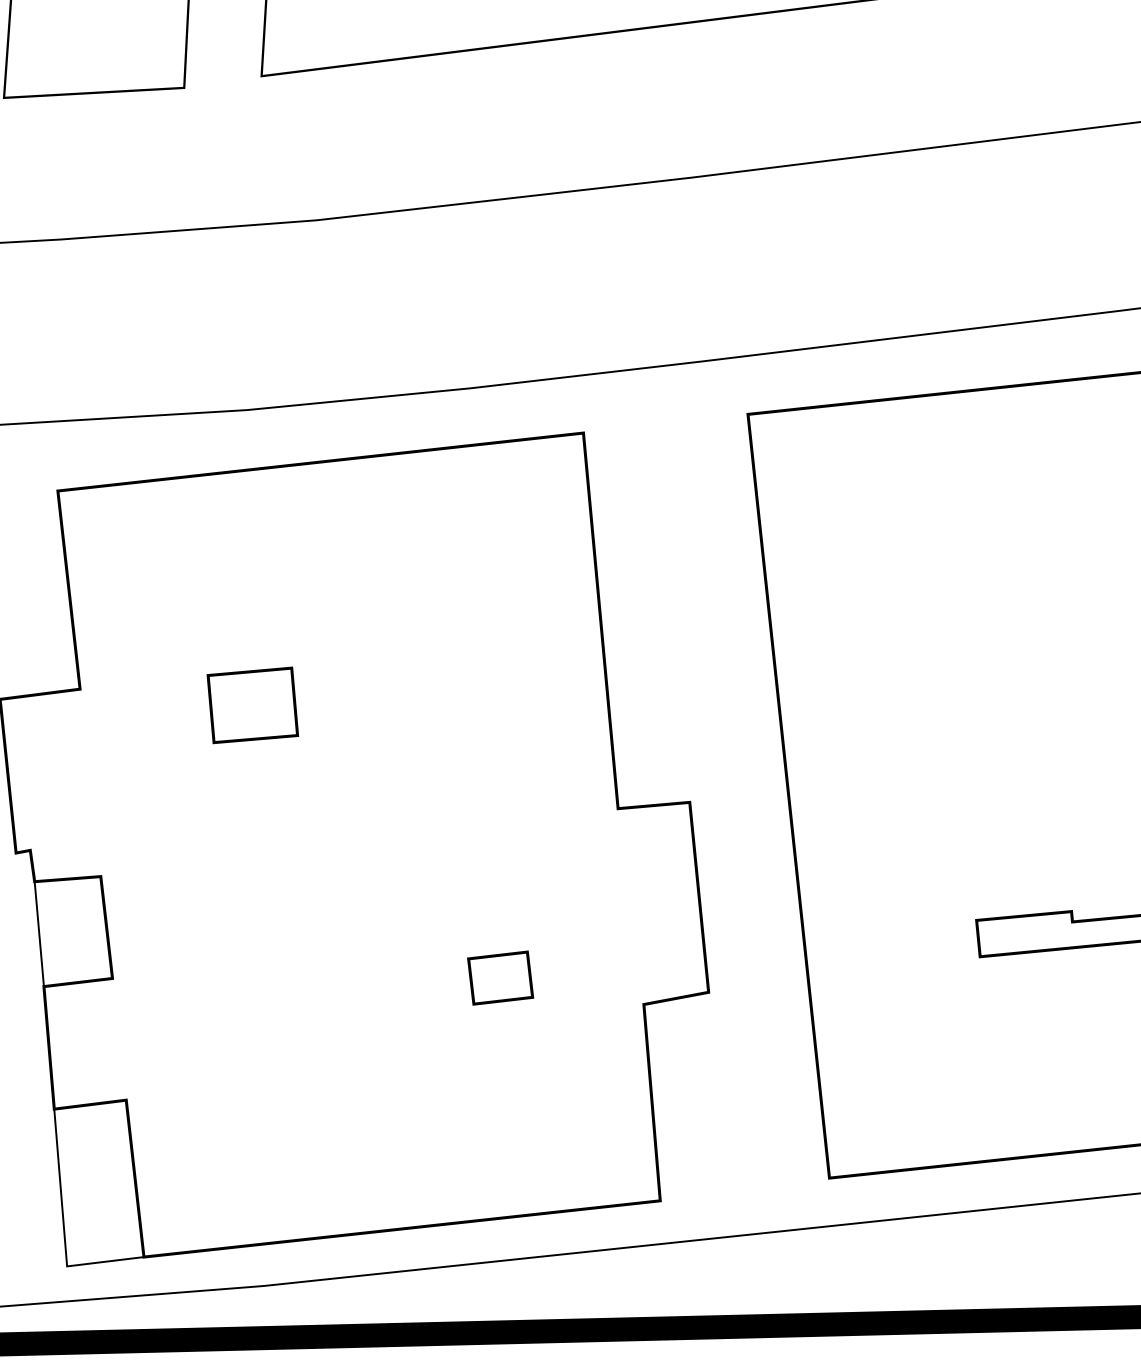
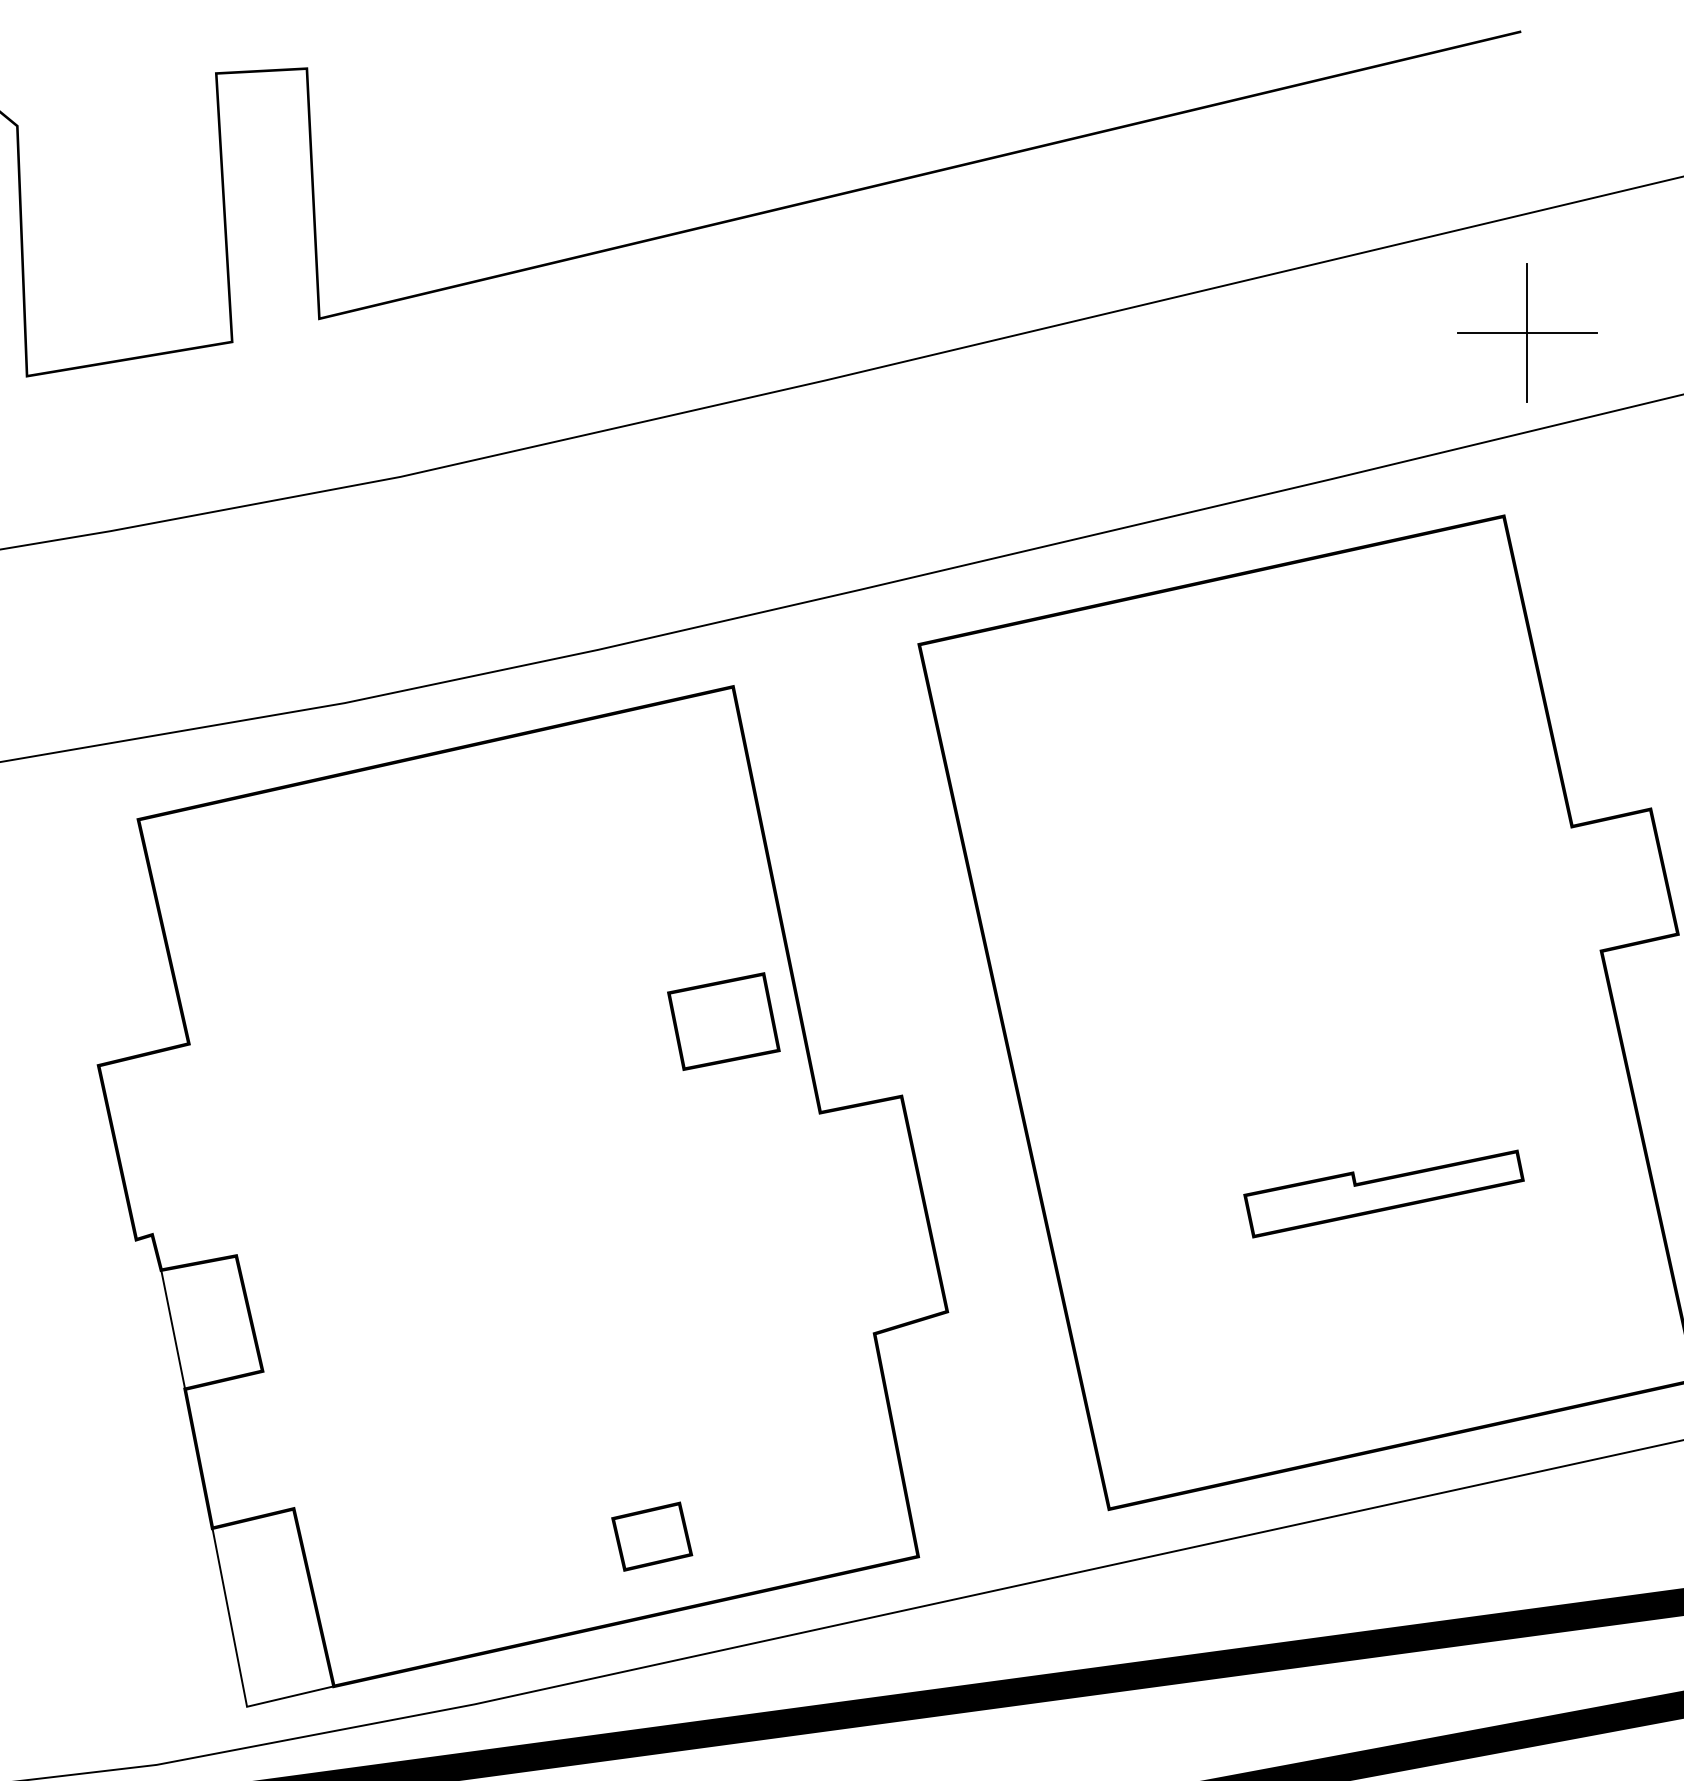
part: (252, 705) -> (723, 1021), moved
part: (500, 977) -> (652, 1536), moved

